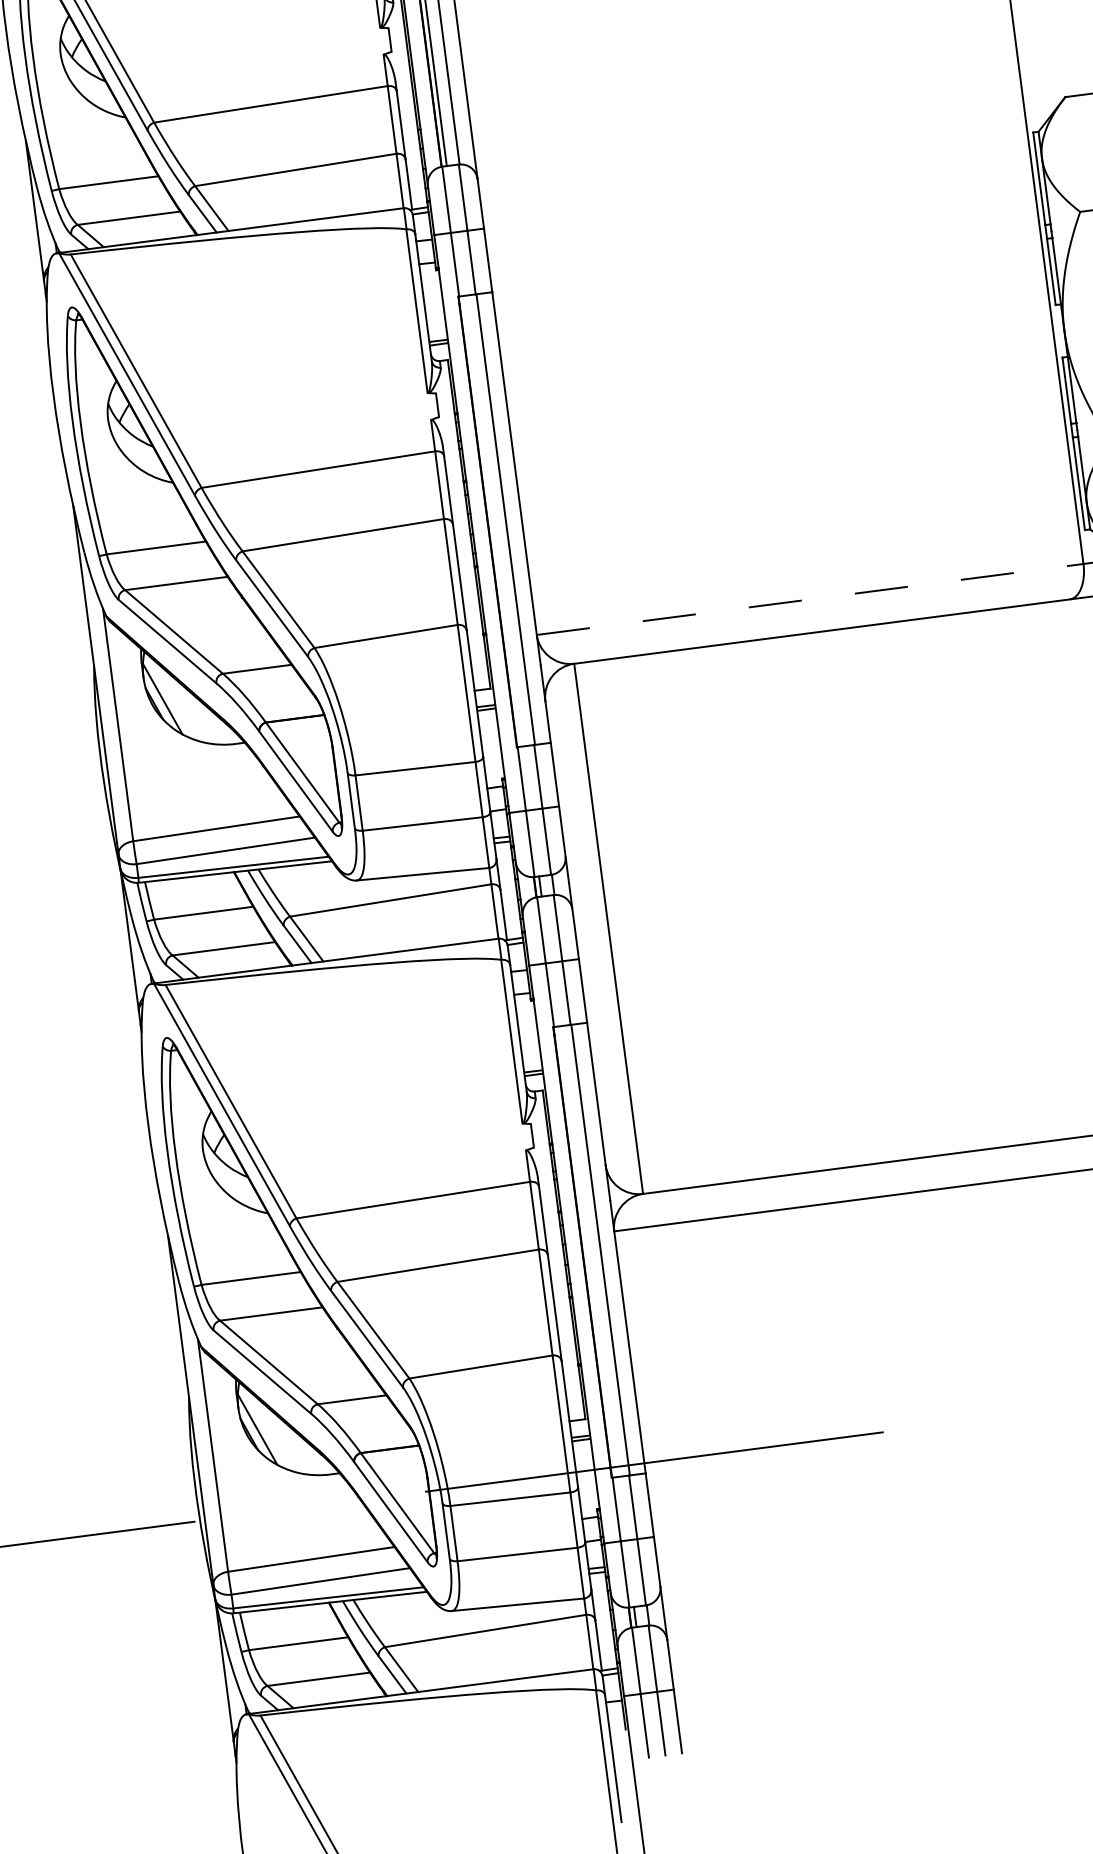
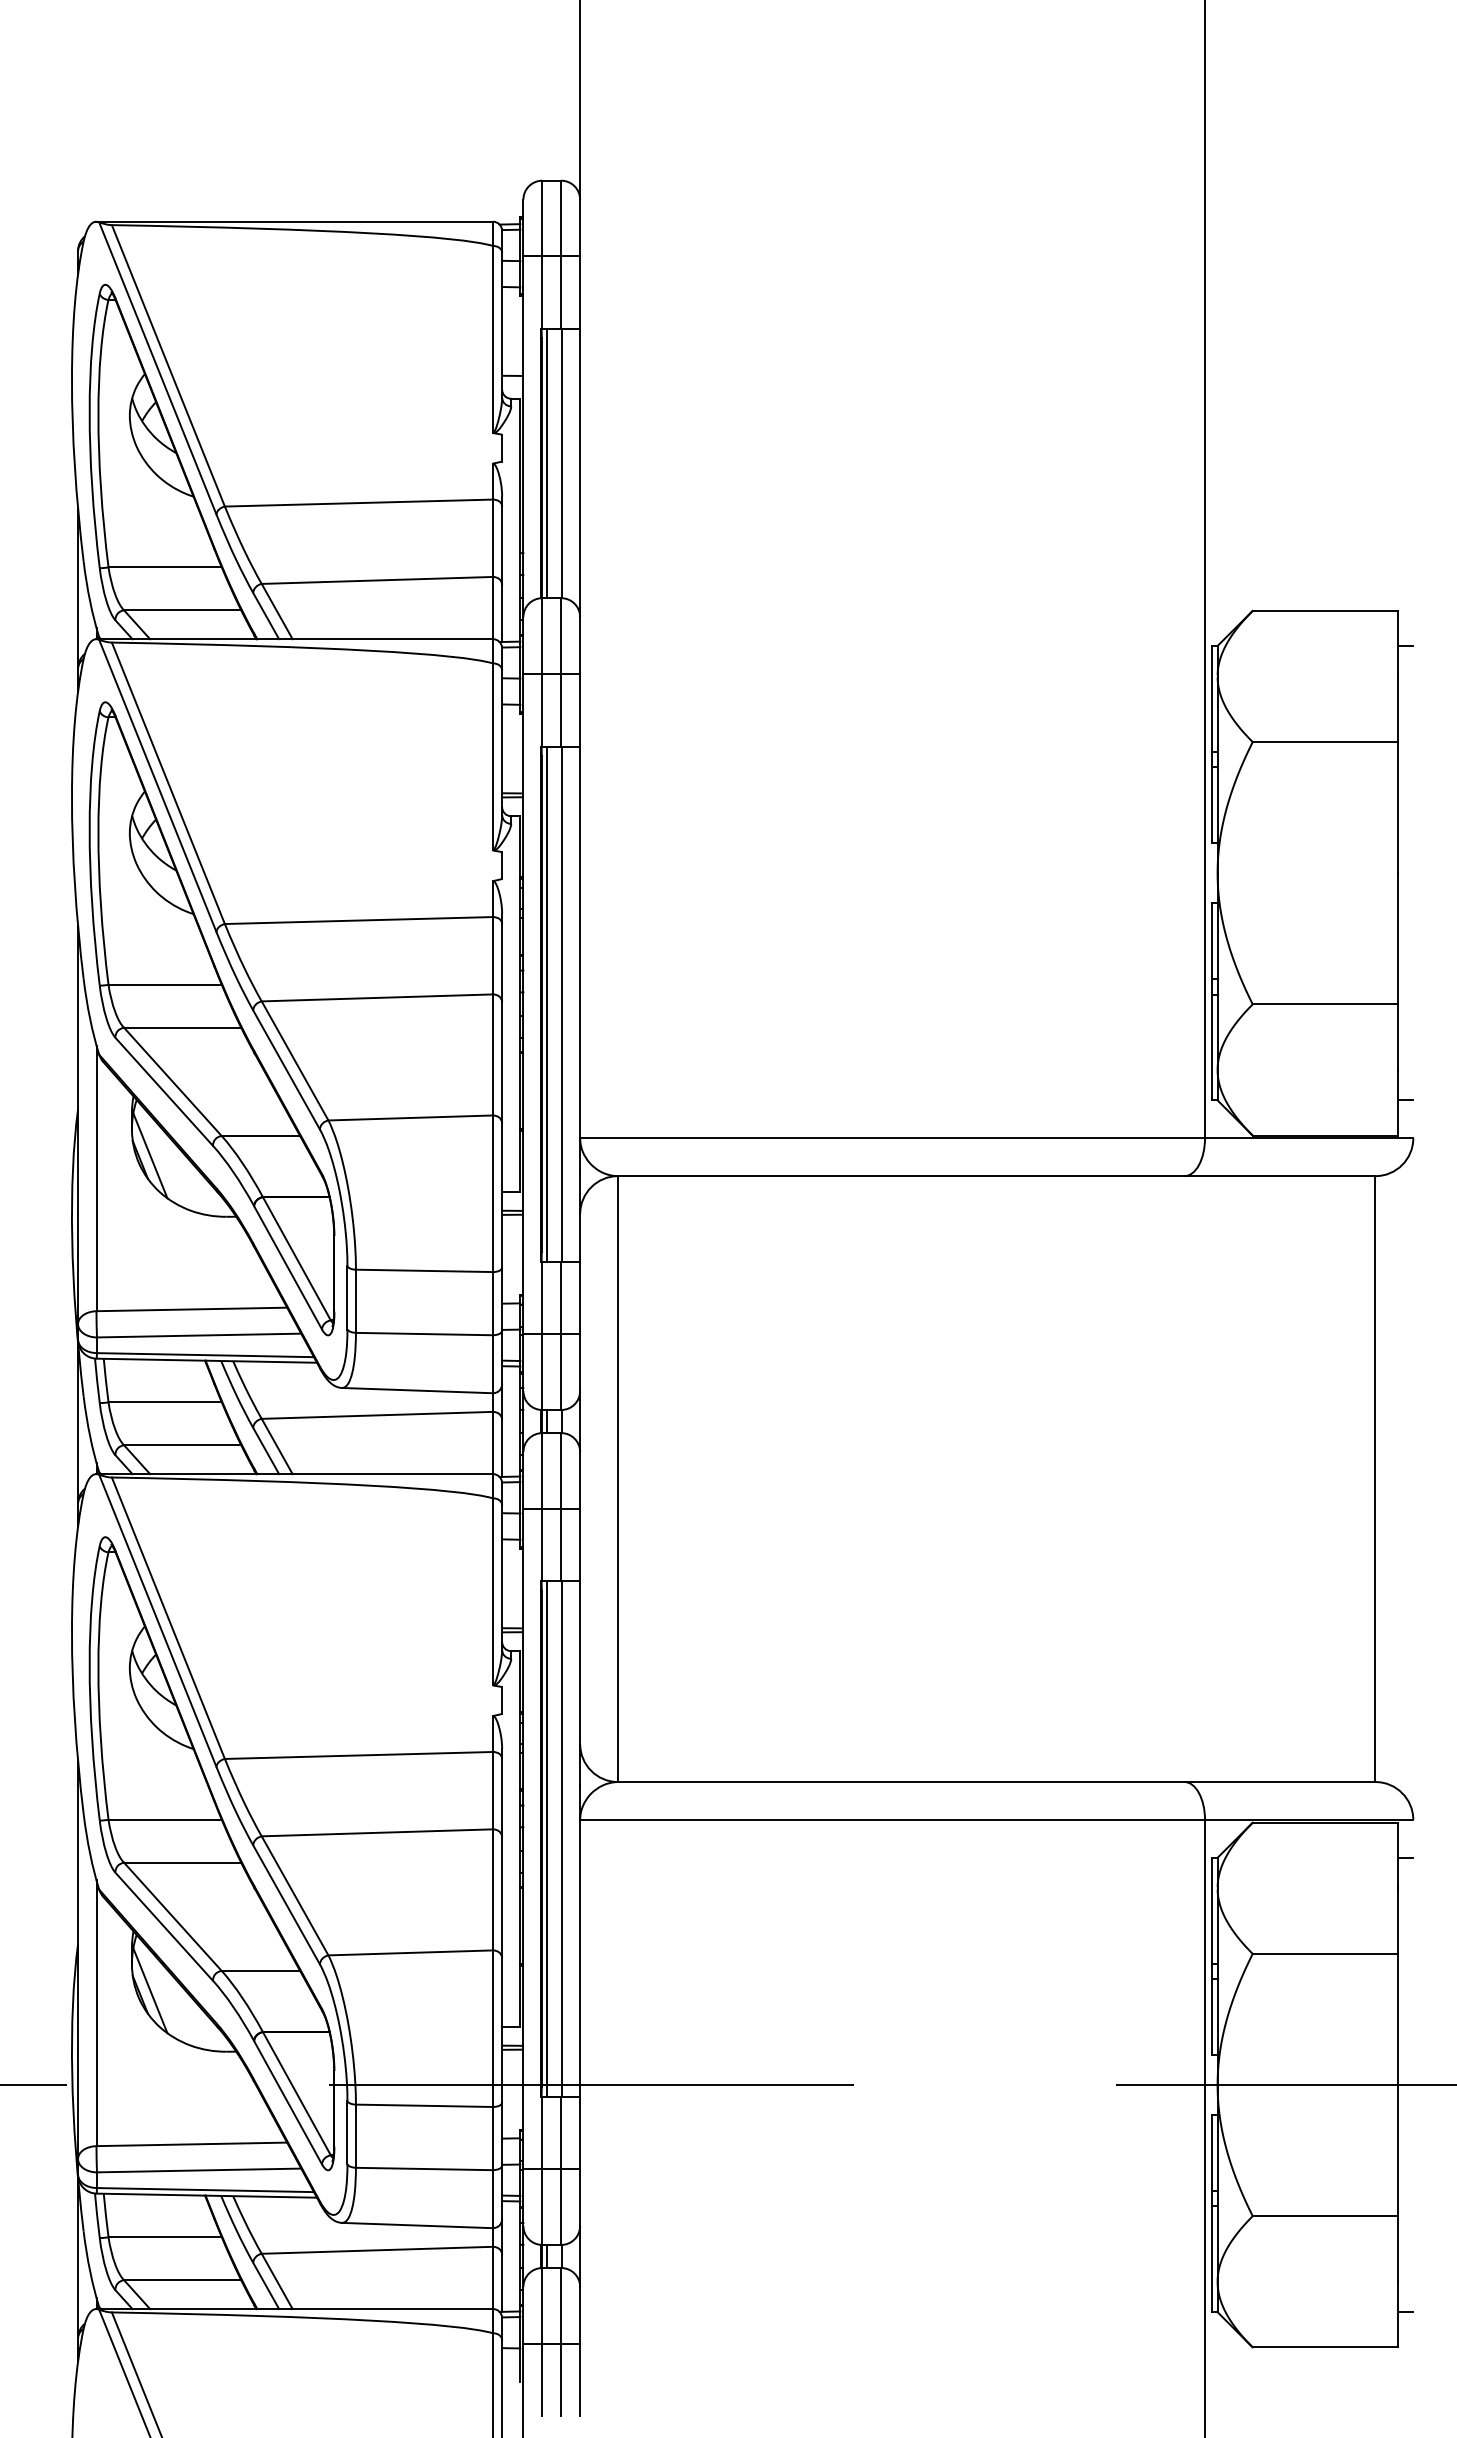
line: (492, 520) -> (547, 1003), added
line: (810, 599) -> (893, 1138), dashed -> solid
line: (587, 1251) -> (547, 1838), added

